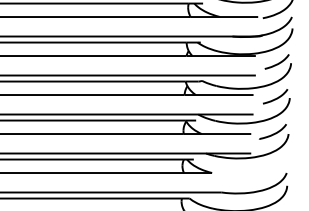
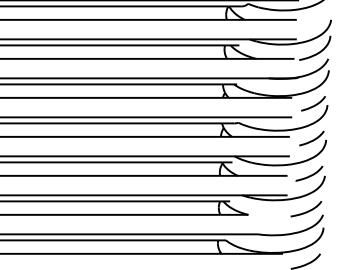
curve: (271, 168) -> (307, 210), added

